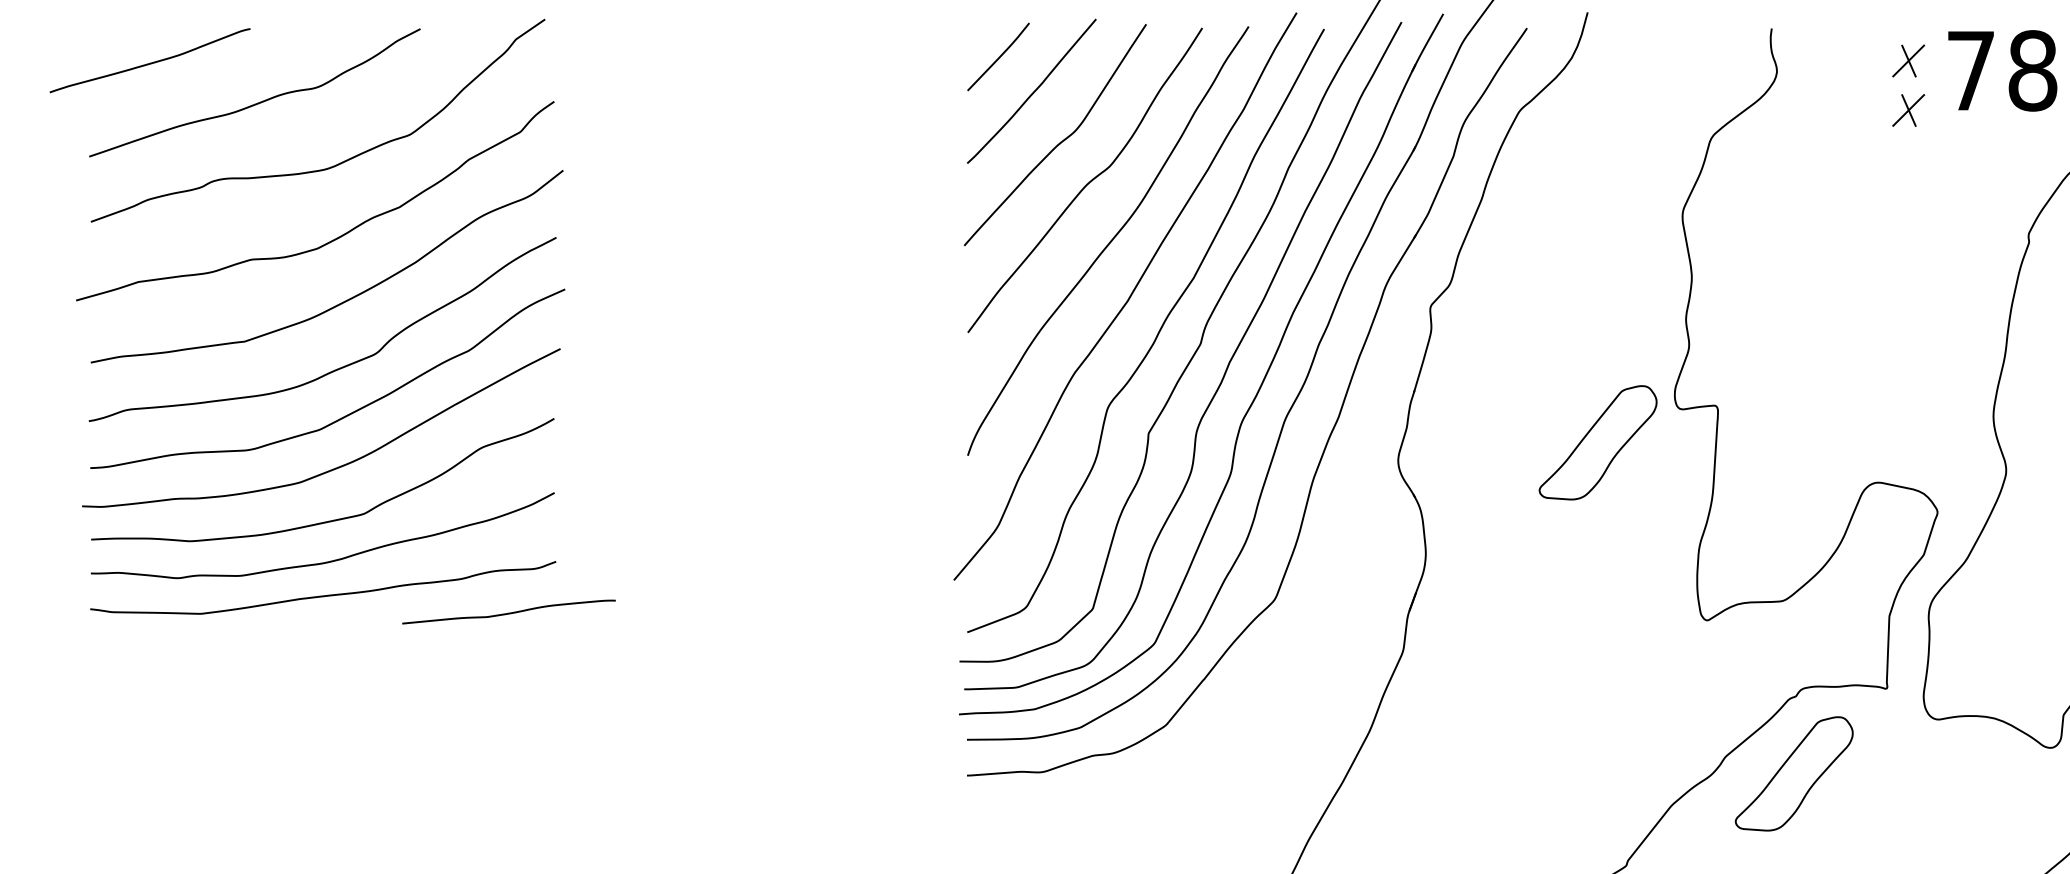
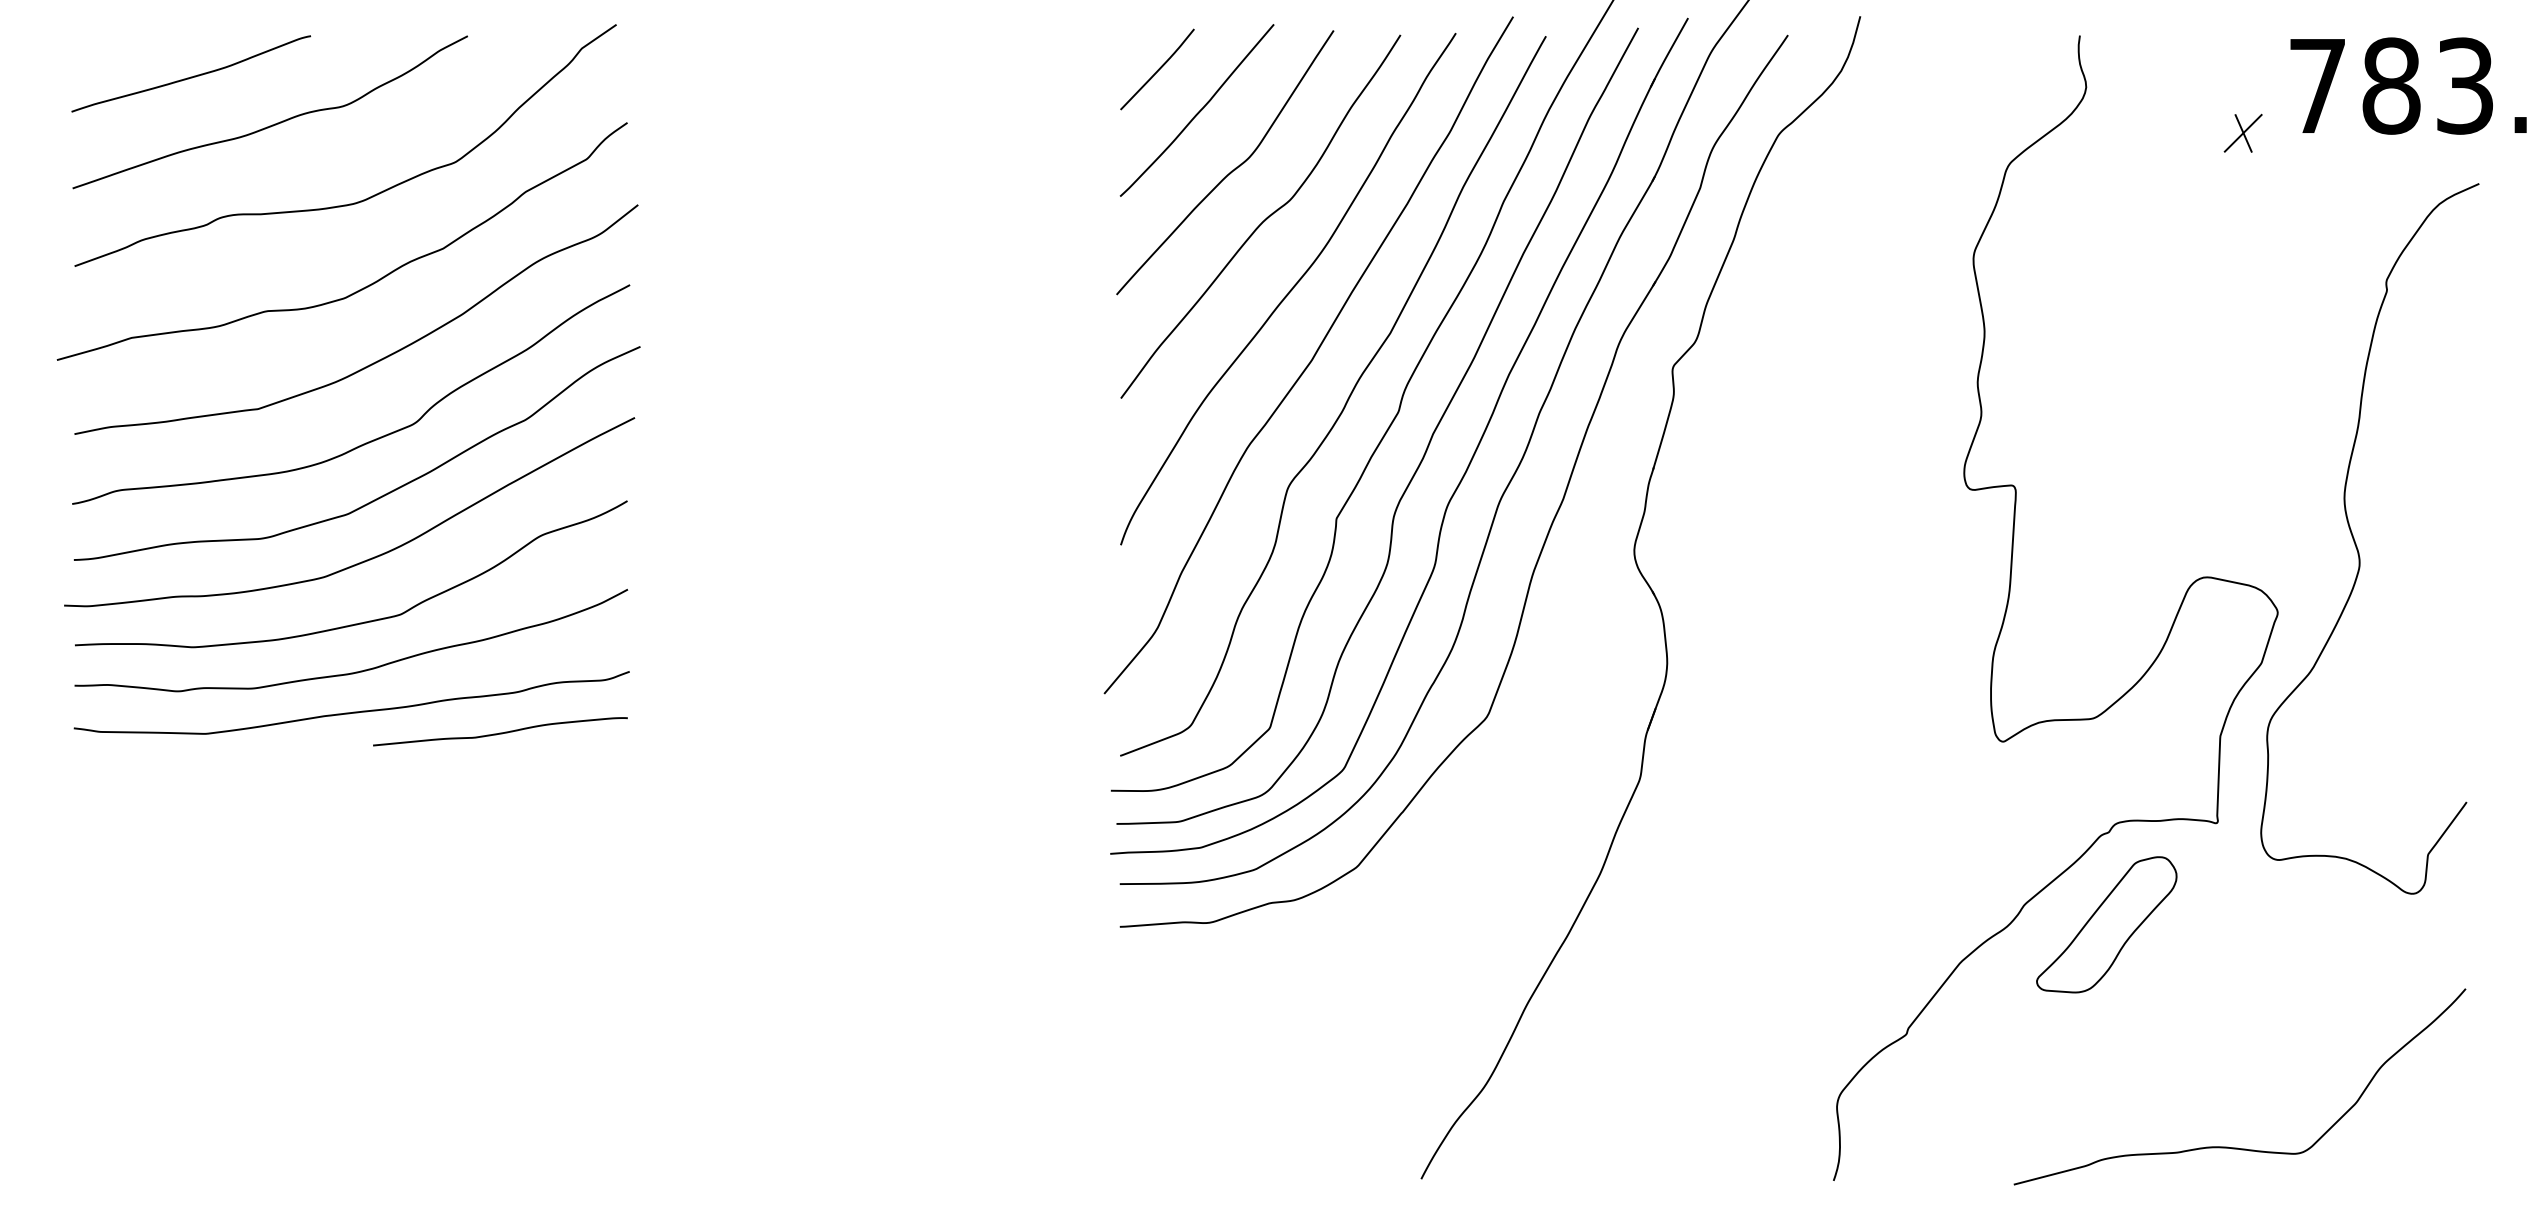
part: (1908, 60) -> (2242, 73), removed
curve: (149, 62) -> (190, 76), moved
part: (1597, 442) -> (1872, 529), removed
curve: (509, 612) -> (500, 732), moved

